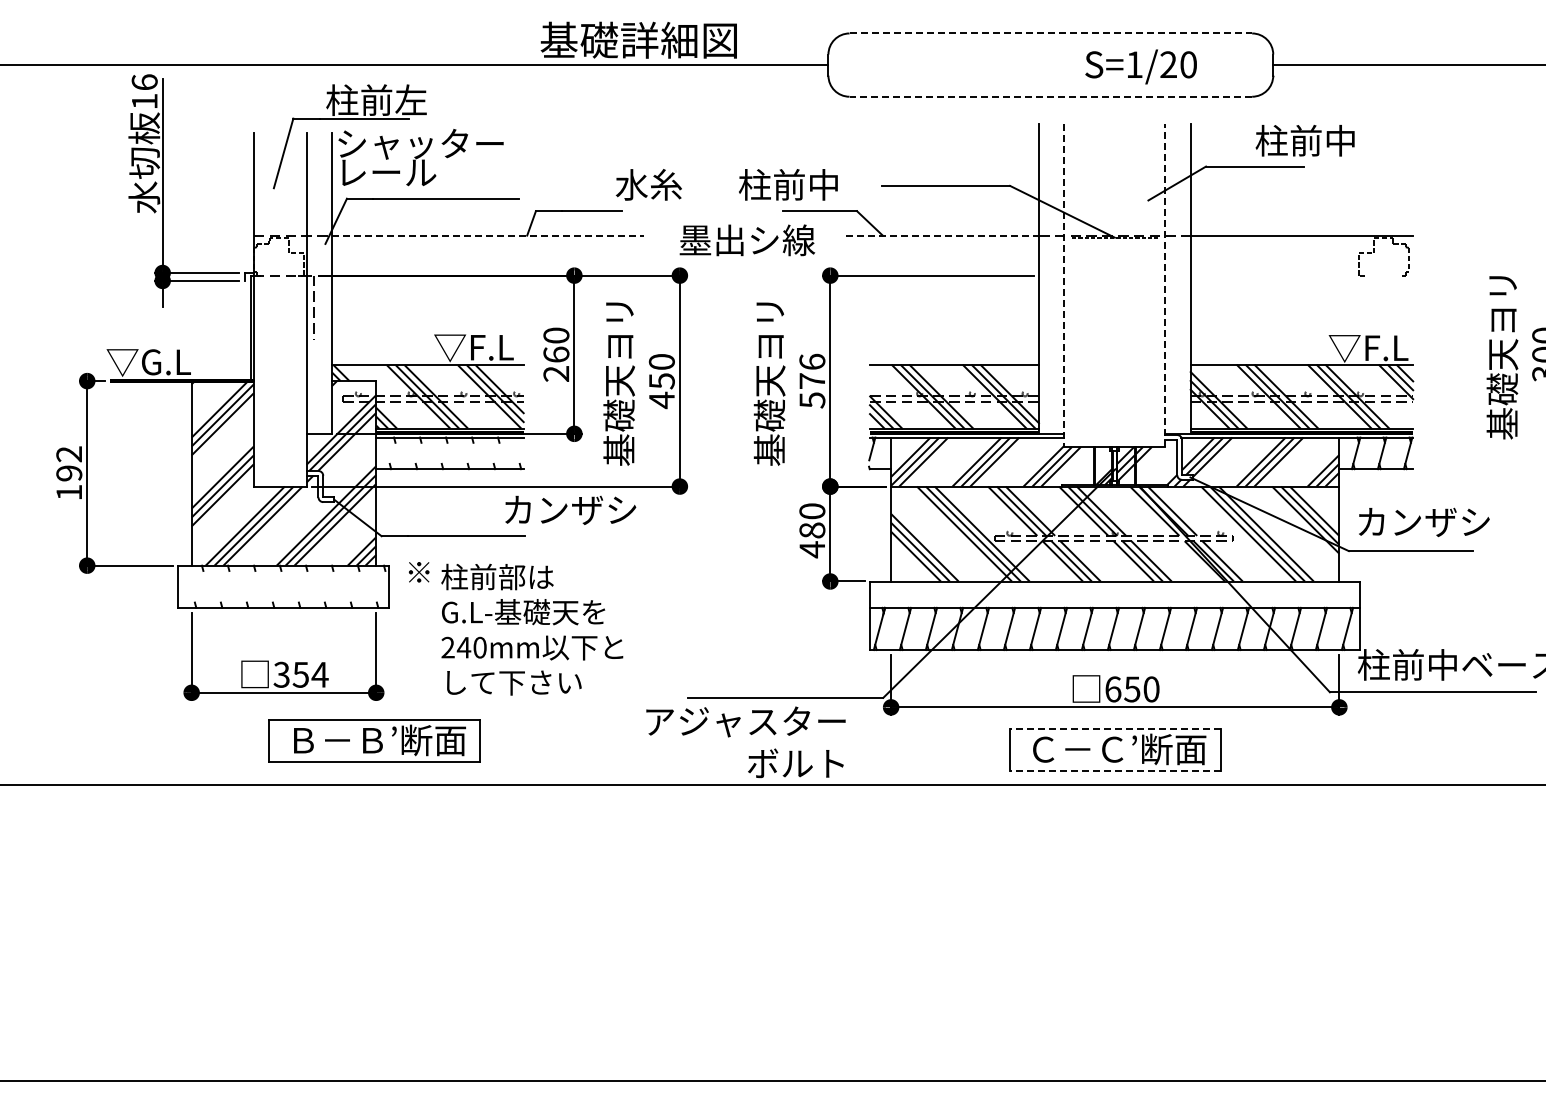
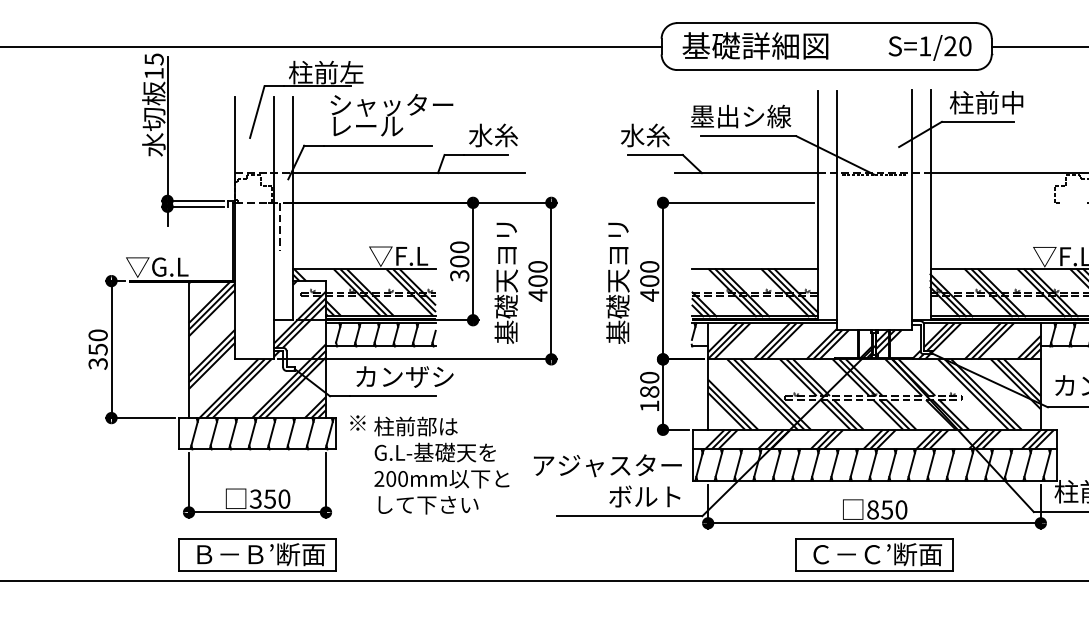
line: (1051, 33) -> (827, 23), dashed -> solid
text: (638, 39) -> (755, 45), moved
text: (1140, 66) -> (929, 47), moved
text: (144, 82) -> (154, 59), 16 -> 15
line: (1050, 96) -> (826, 69), dashed -> solid
text: (1304, 140) -> (986, 102), moved
text: (420, 157) -> (391, 115), moved
text: (648, 184) -> (493, 135), moved
text: (789, 184) -> (632, 135), 柱前中 -> 水糸
line: (487, 235) -> (408, 173), dashed -> solid
line: (943, 235) -> (747, 173), dashed -> solid
text: (747, 240) -> (741, 116), moved
line: (1165, 285) -> (911, 210), dashed -> solid
line: (1064, 286) -> (836, 210), dashed -> solid
text: (556, 364) -> (459, 268), 260 -> 300
text: (661, 381) -> (537, 281), 450 -> 400
text: (812, 381) -> (649, 281), 576 -> 400
hatch: (456, 453) -> (385, 334), added
text: (69, 473) -> (98, 349), 192 -> 350
text: (570, 509) -> (404, 376), moved
text: (811, 549) -> (649, 406), 480 -> 180
hatch: (282, 586) -> (256, 433), added
hatch: (1121, 594) -> (879, 439), added
text: (463, 647) -> (390, 478), 240mm -> 200mm
text: (319, 674) -> (283, 498), 354 -> 350
text: (1113, 689) -> (873, 510), 650 -> 850
line: (1114, 729) -> (873, 539), dashed -> solid
part: (374, 740) -> (257, 554), moved
text: (745, 742) -> (607, 481), moved
line: (1114, 771) -> (873, 570), dashed -> solid

